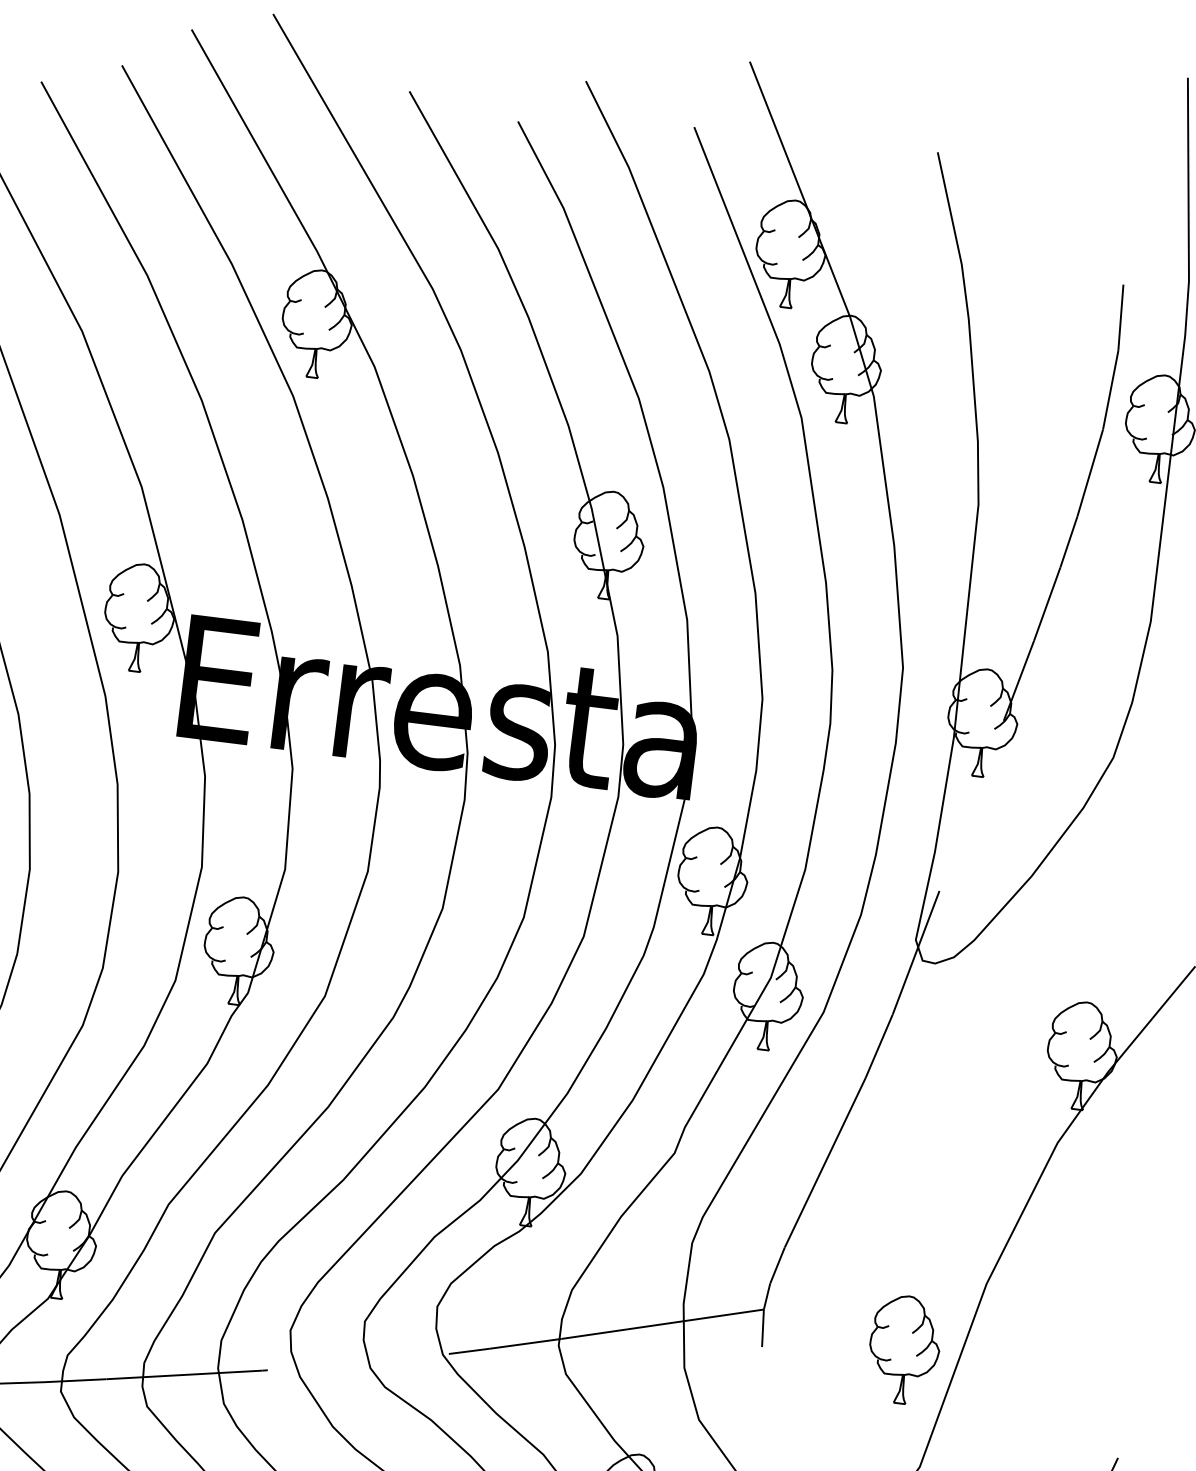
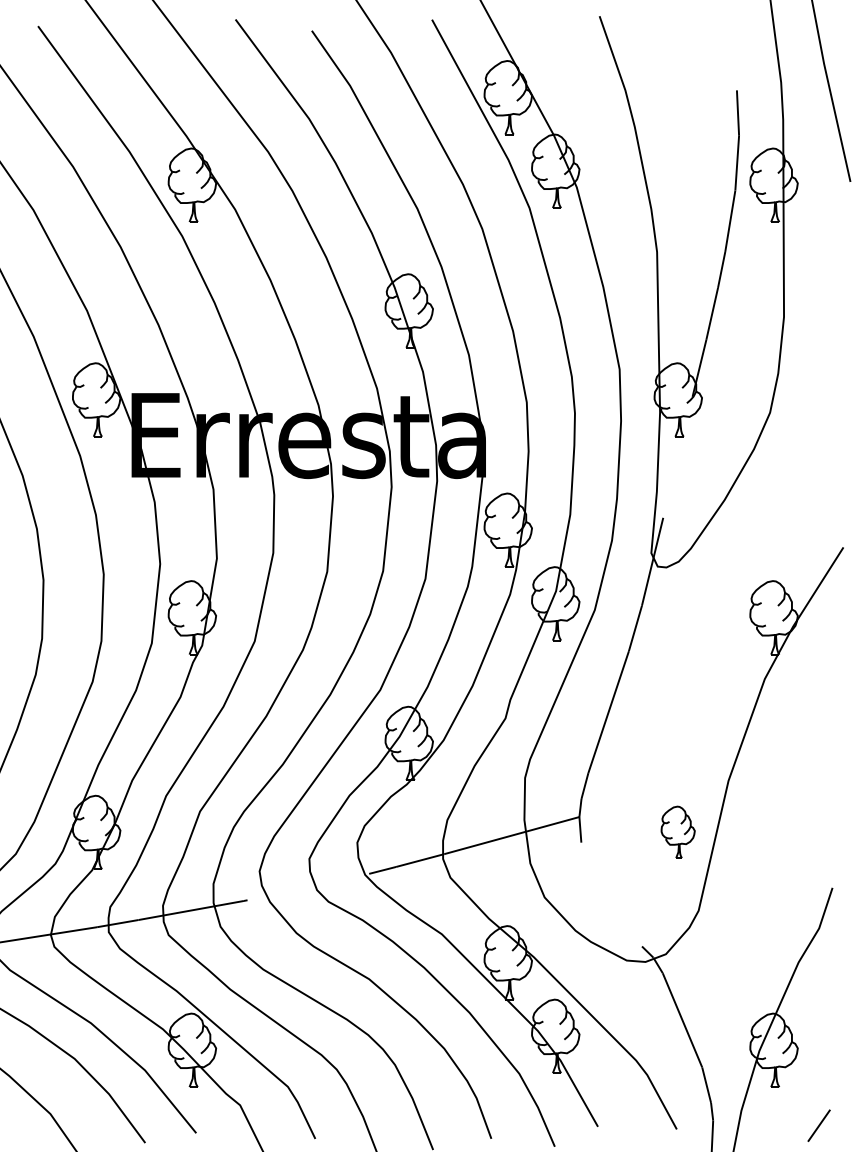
part: (903, 1348) -> (677, 831), size x0.7

